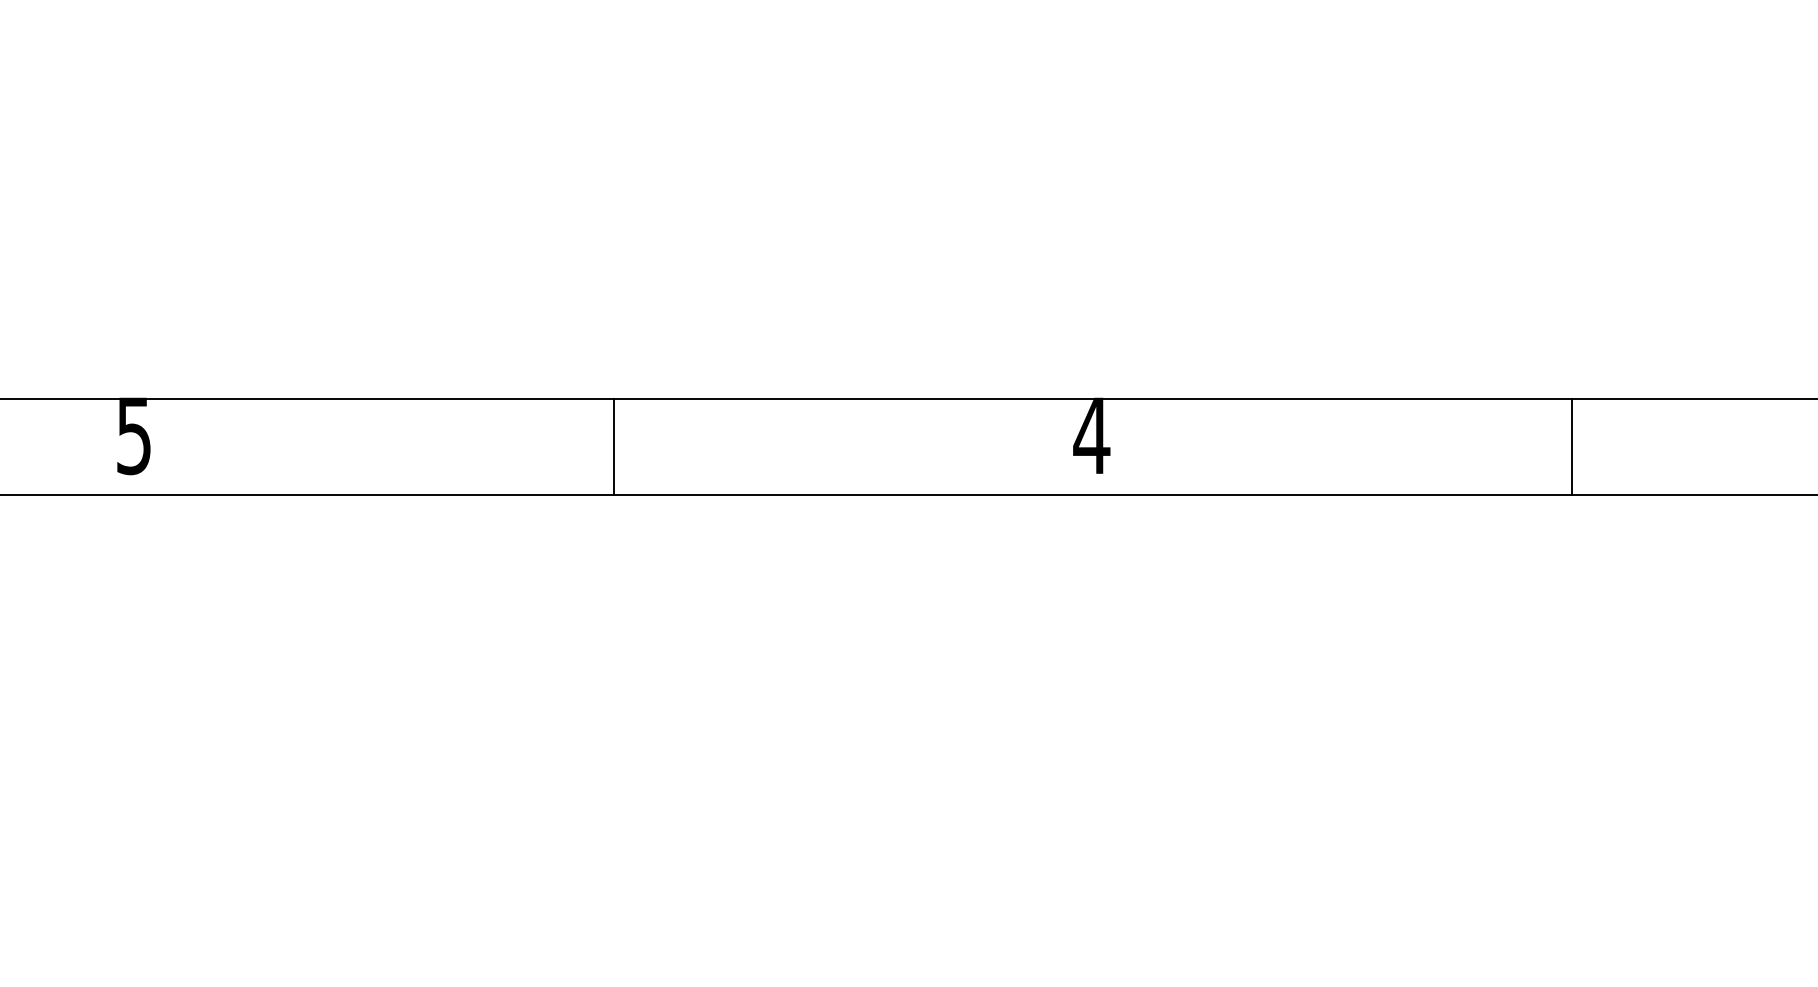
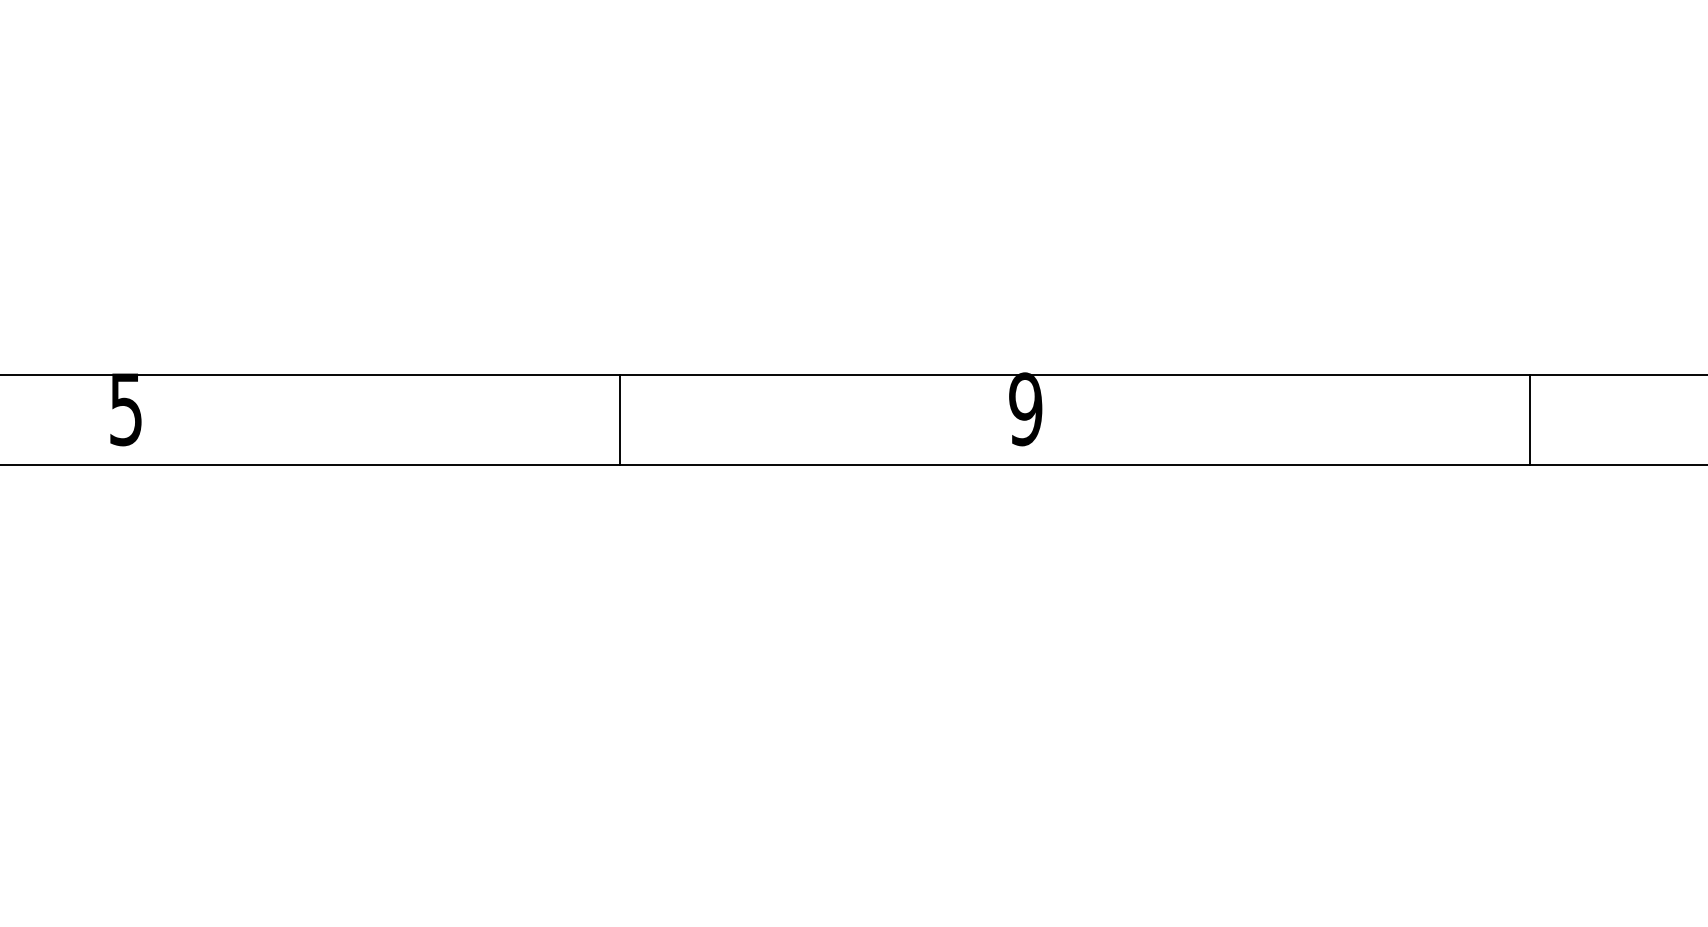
text: (1091, 436) -> (1025, 409), 4 -> 9
line: (613, 446) -> (619, 419), moved
line: (1571, 446) -> (1530, 419), moved

